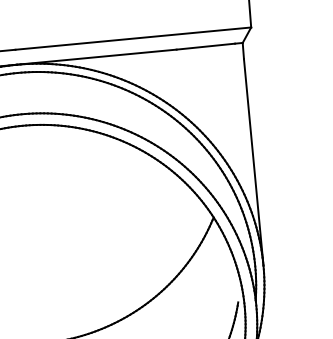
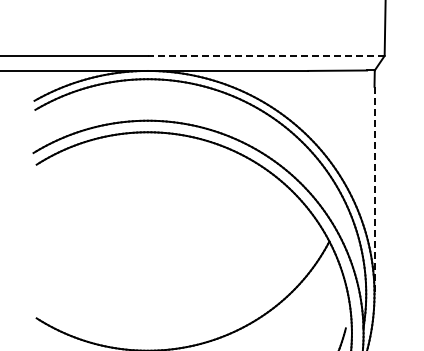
line: (132, 38) -> (265, 55), solid -> dashed
line: (253, 162) -> (374, 190), solid -> dashed

